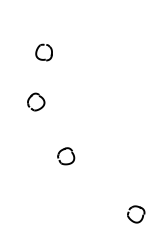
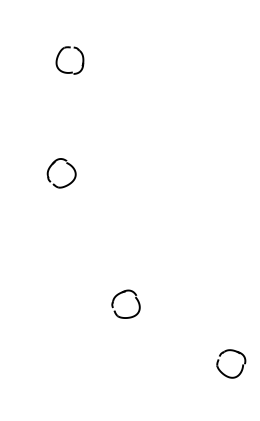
part: (43, 52) -> (68, 60), moved
part: (66, 156) -> (126, 304), moved

